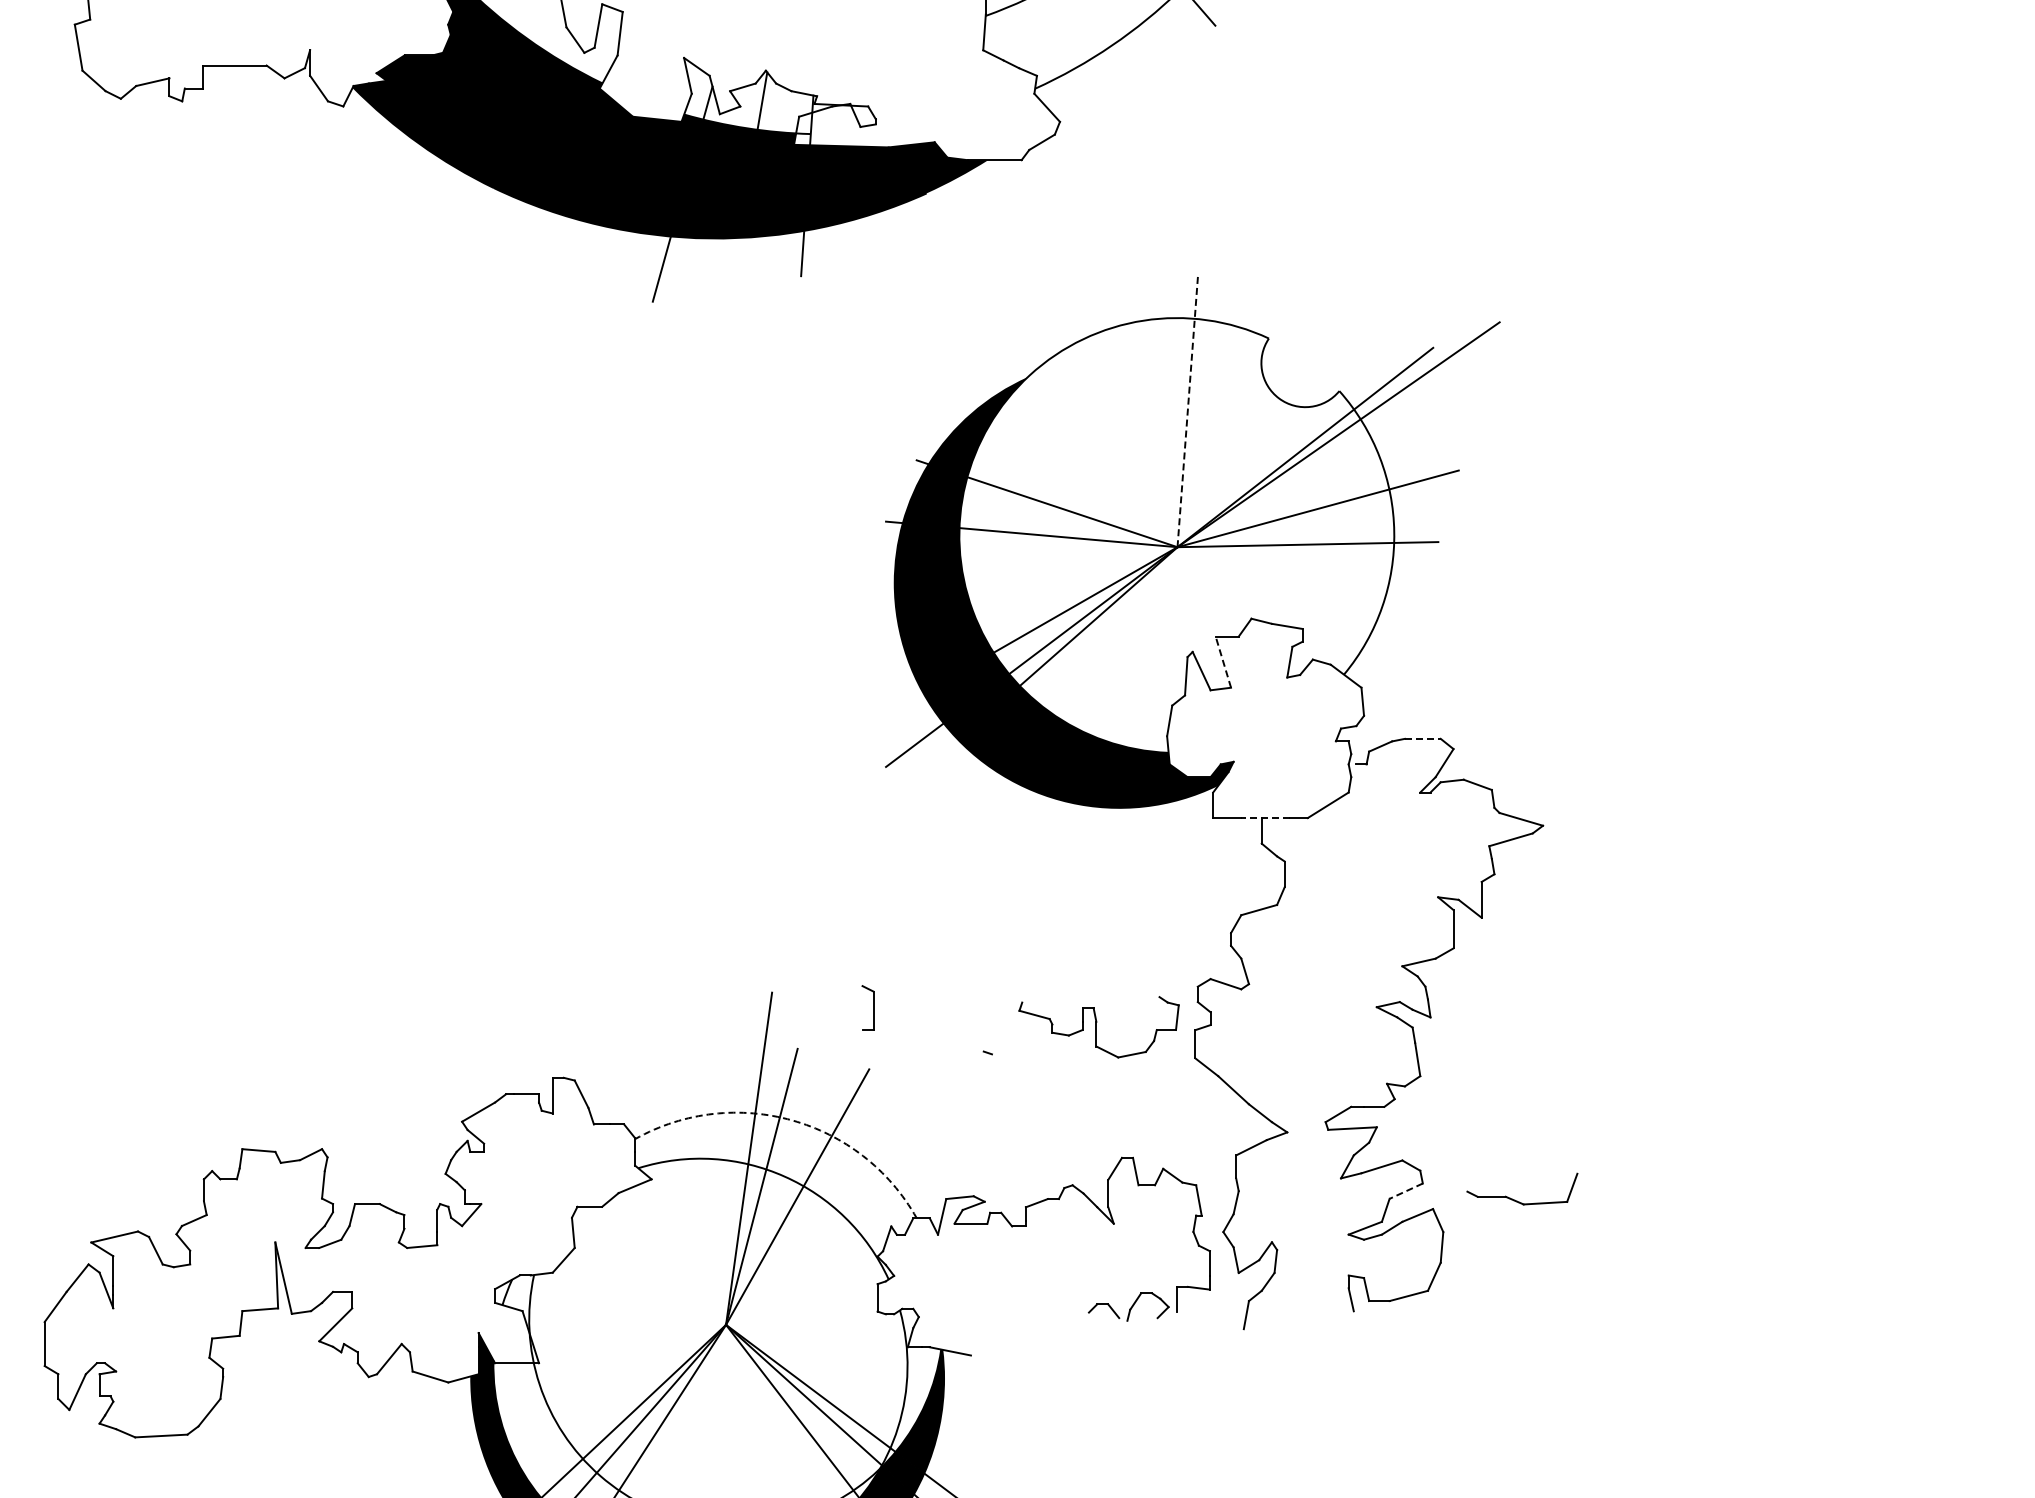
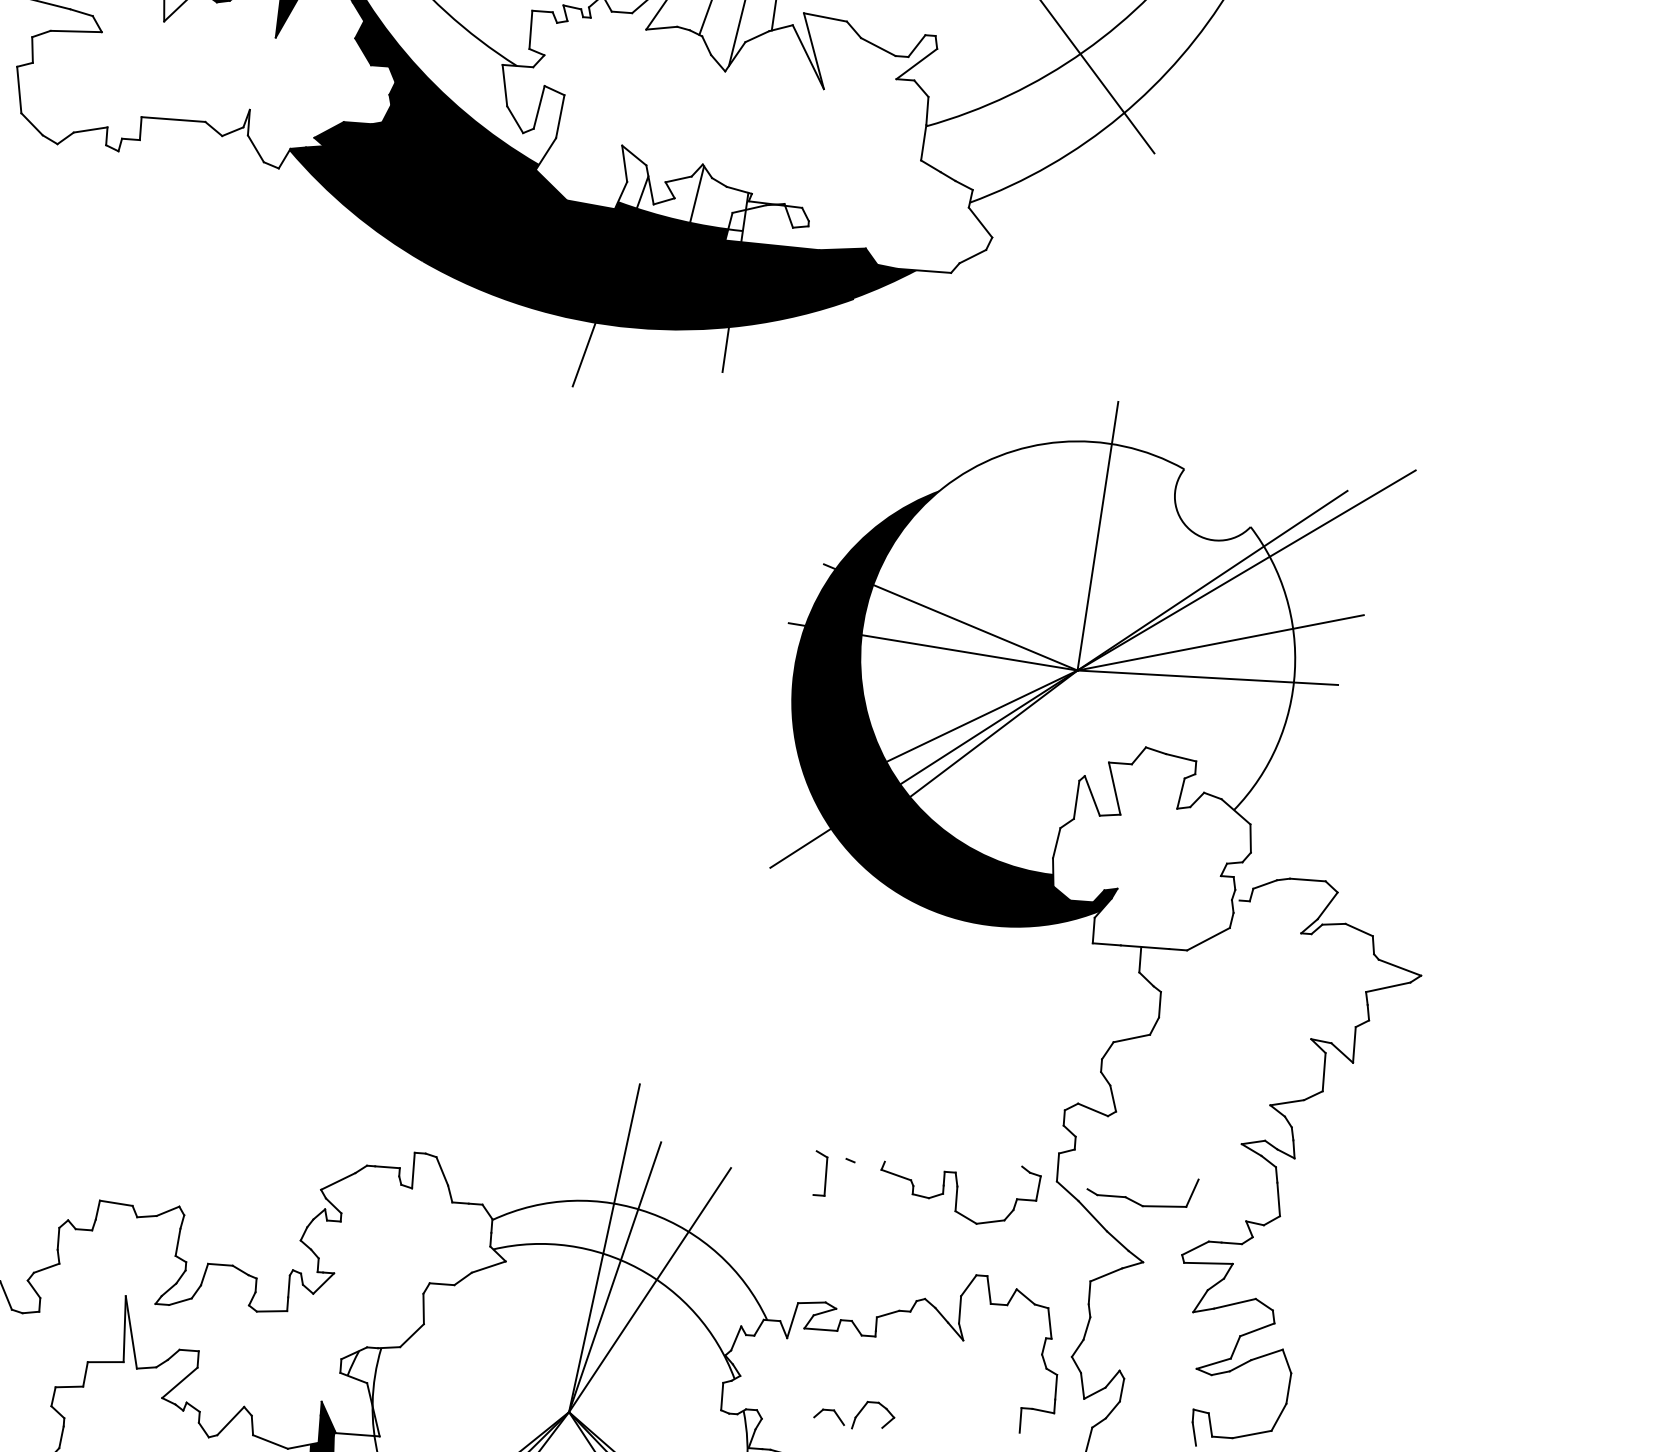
line: (1187, 411) -> (1097, 535), dashed -> solid
line: (1223, 662) -> (1114, 788), dashed -> solid
line: (1422, 738) -> (1307, 879), dashed -> solid
line: (1265, 818) -> (1144, 947), dashed -> solid
part: (867, 1007) -> (820, 1172), moved
part: (1098, 1027) -> (959, 1192), moved
arc: (792, 1120) -> (650, 1213), dashed -> solid
line: (1405, 1191) -> (1256, 1330), dashed -> solid
part: (1517, 1200) -> (1136, 1201), moved
part: (1128, 1306) -> (854, 1414), moved

